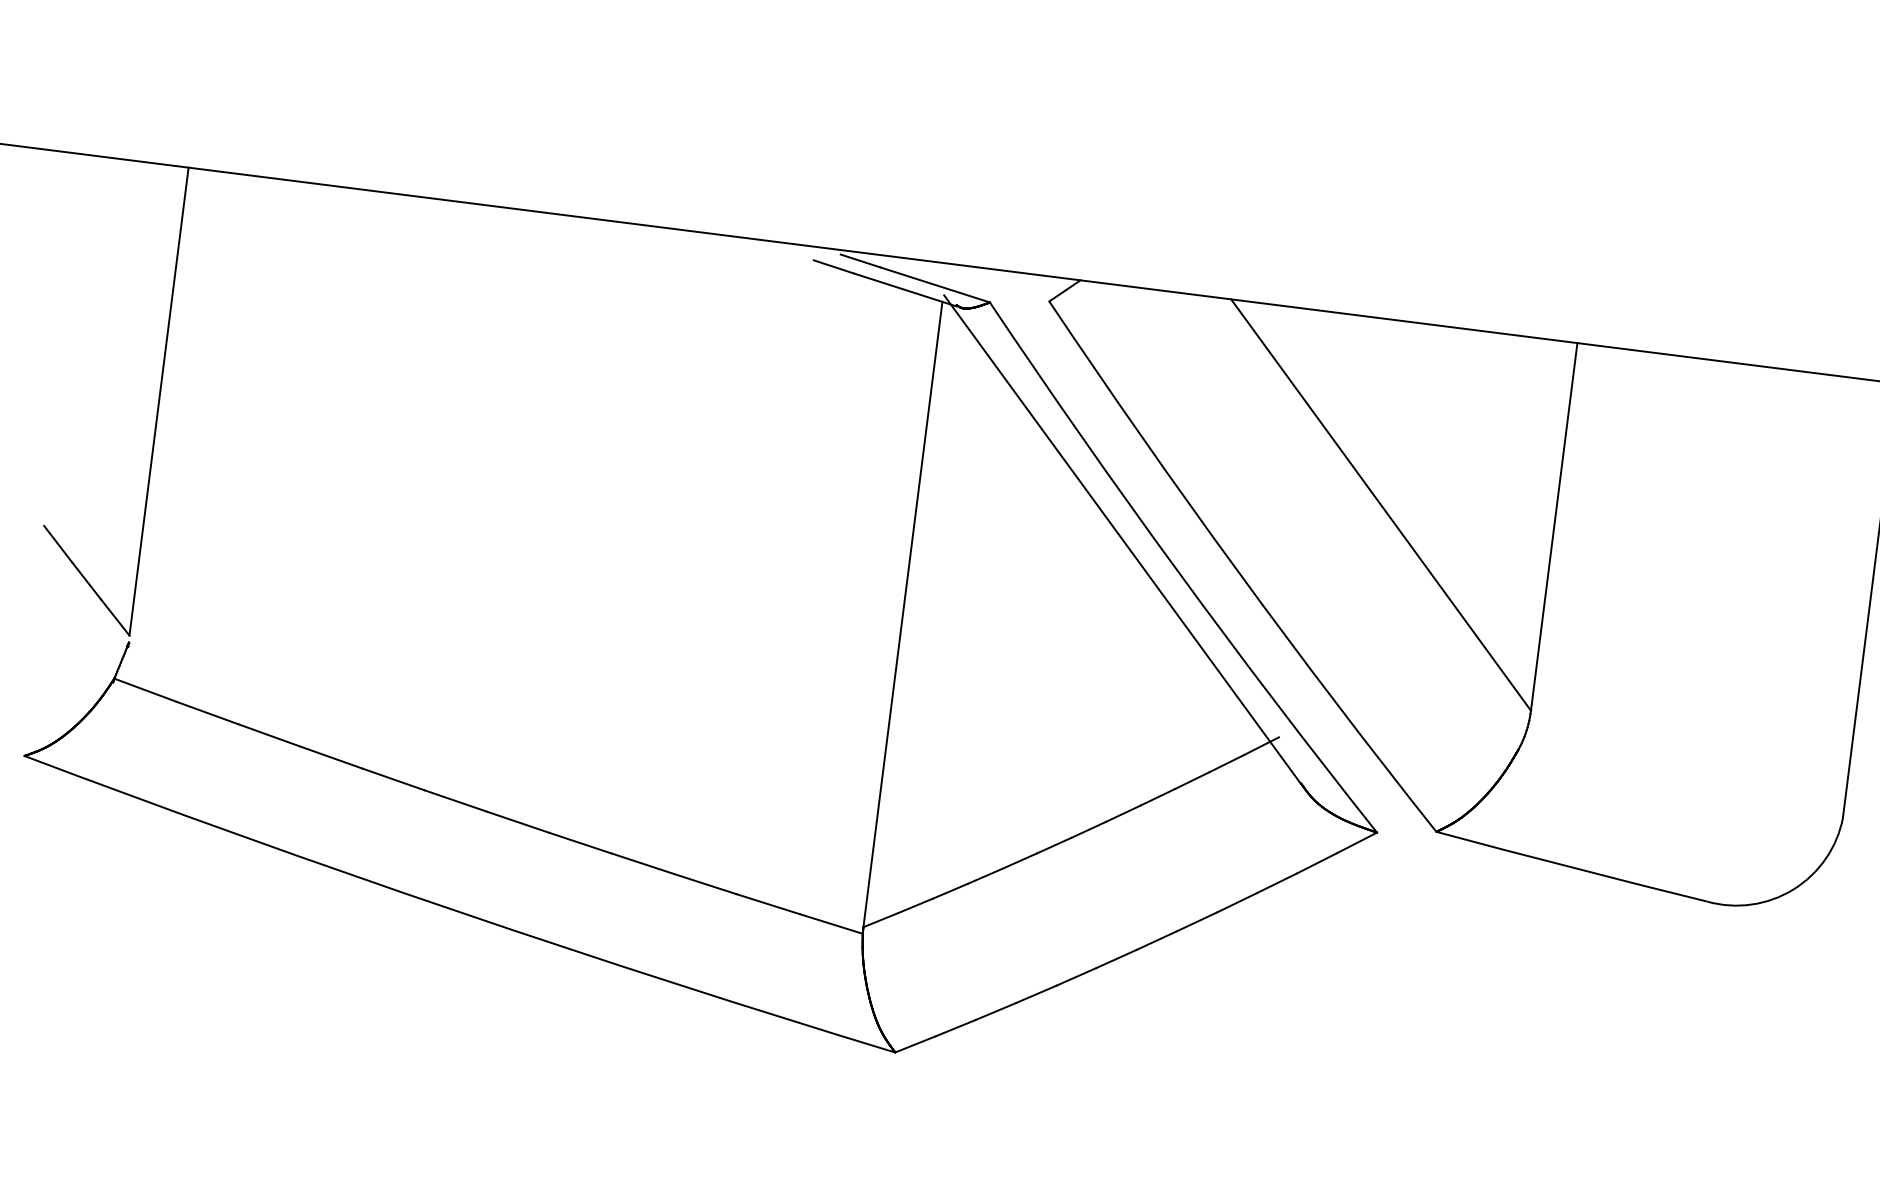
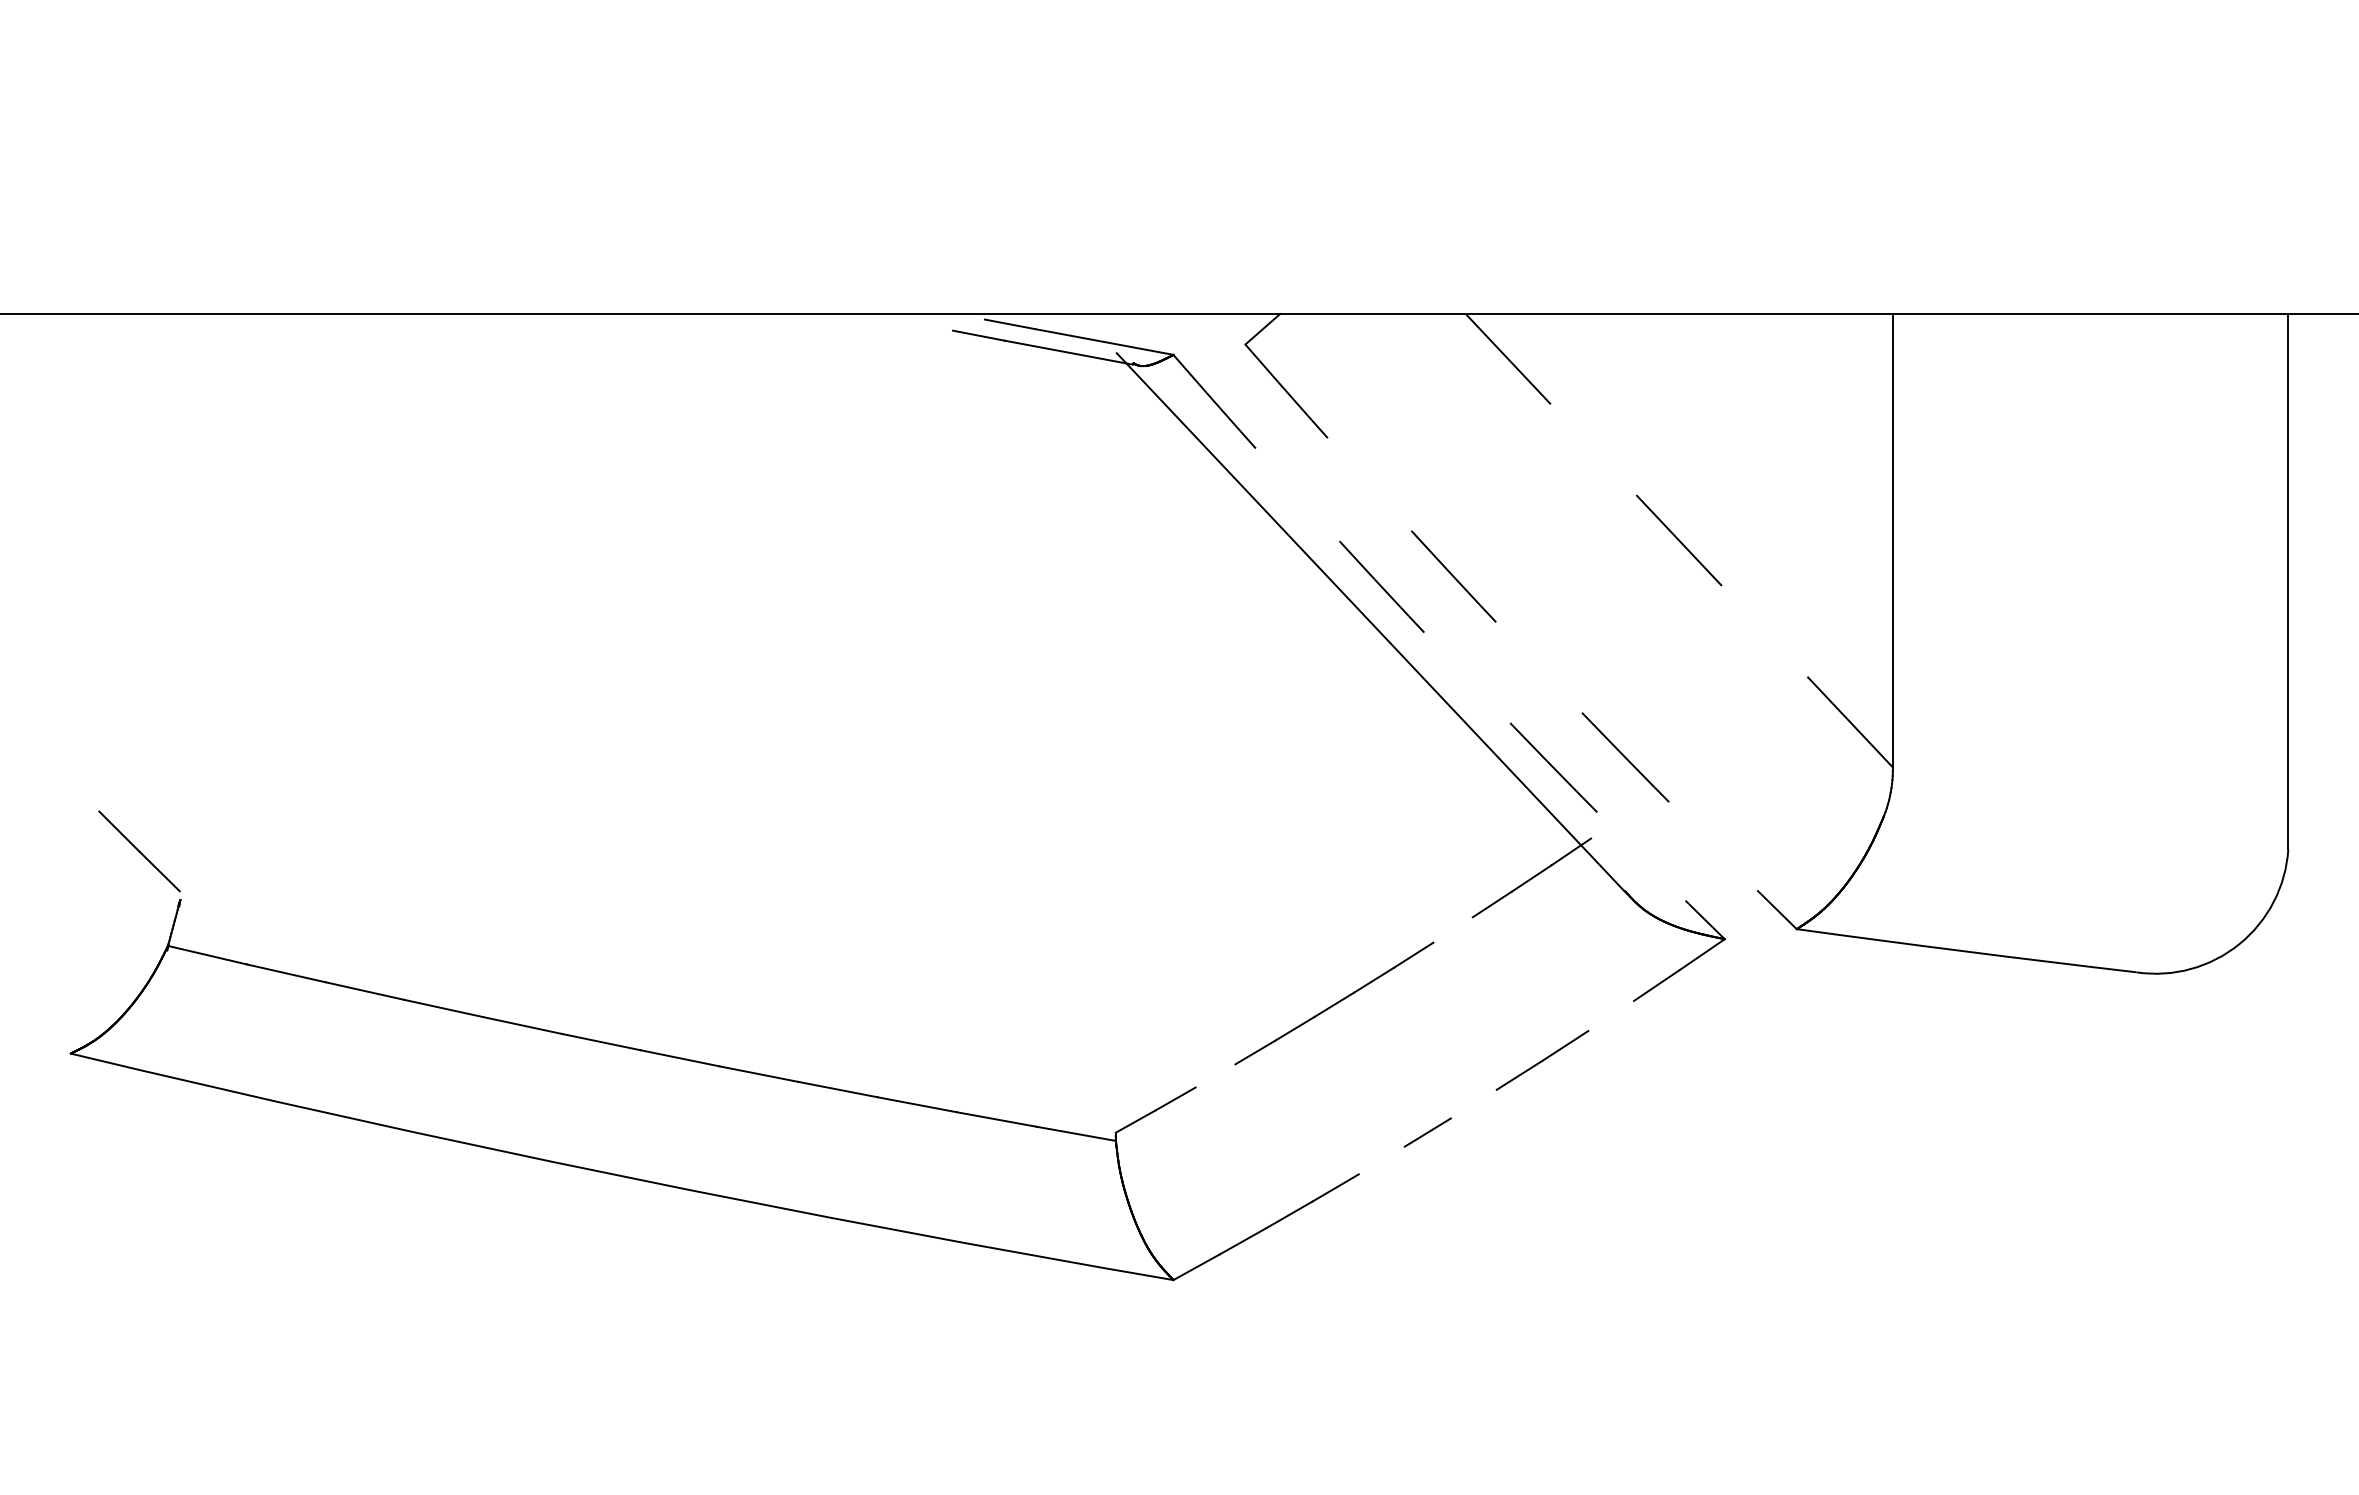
line: (158, 401) -> (179, 602), removed
line: (1381, 504) -> (1679, 540), solid -> dashed
line: (58, 544) -> (79, 791), removed
arc: (1237, 570) -> (1515, 642), solid -> dashed
arc: (1178, 571) -> (1443, 652), solid -> dashed
line: (902, 614) -> (1115, 746), removed
line: (1157, 796) -> (1452, 929), removed
line: (1277, 882) -> (1611, 1015), removed
line: (950, 890) -> (1215, 1075), removed
line: (1156, 940) -> (1473, 1103), removed
line: (1076, 976) -> (1381, 1160), removed

